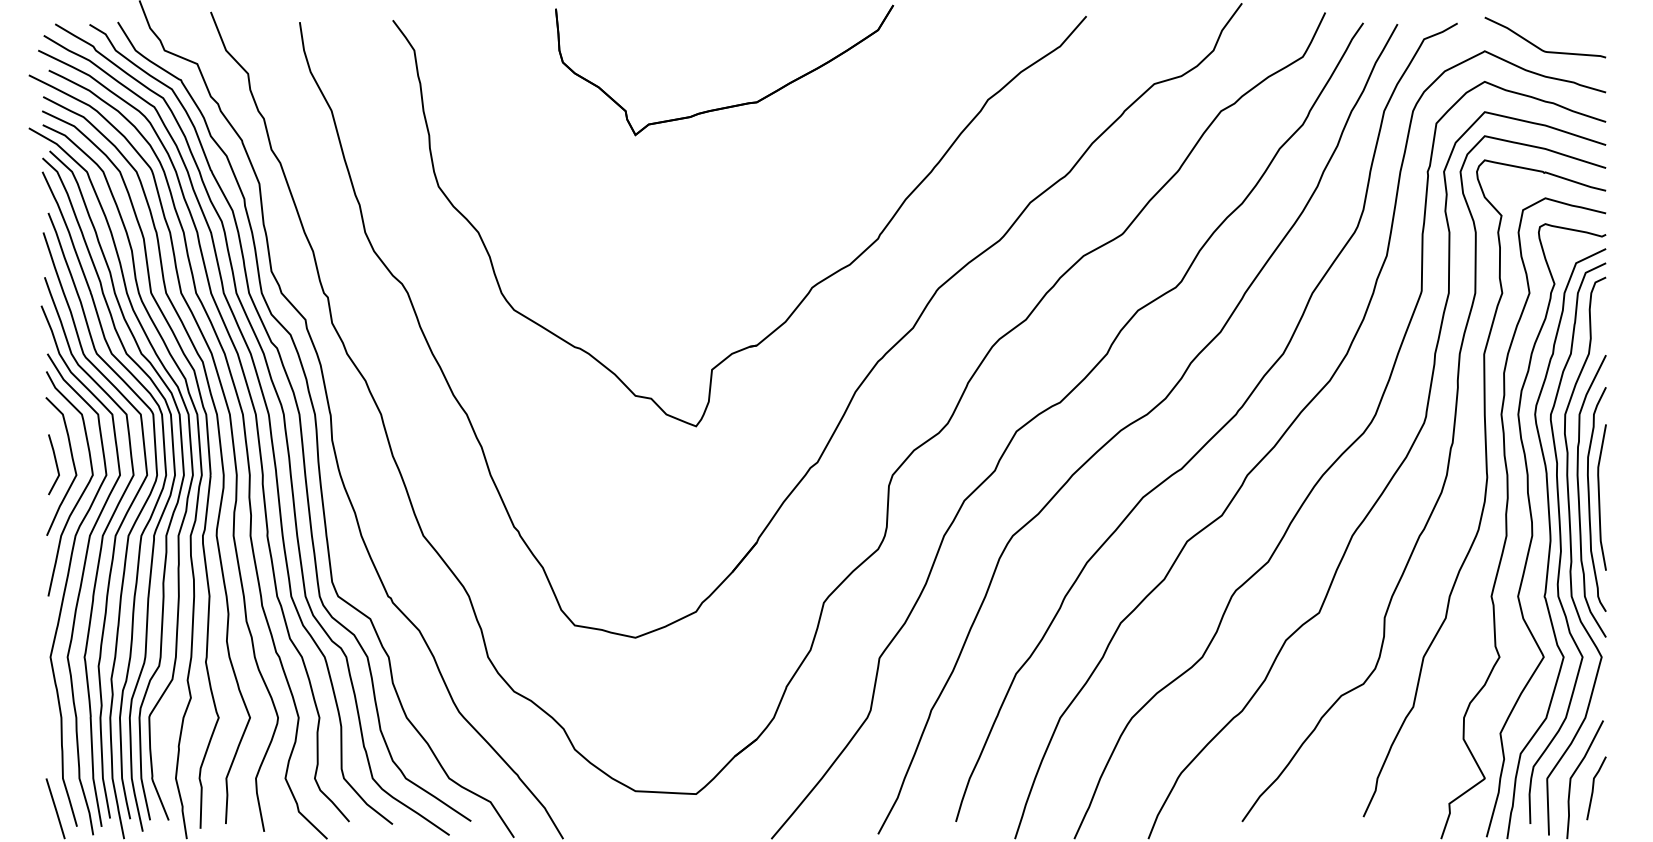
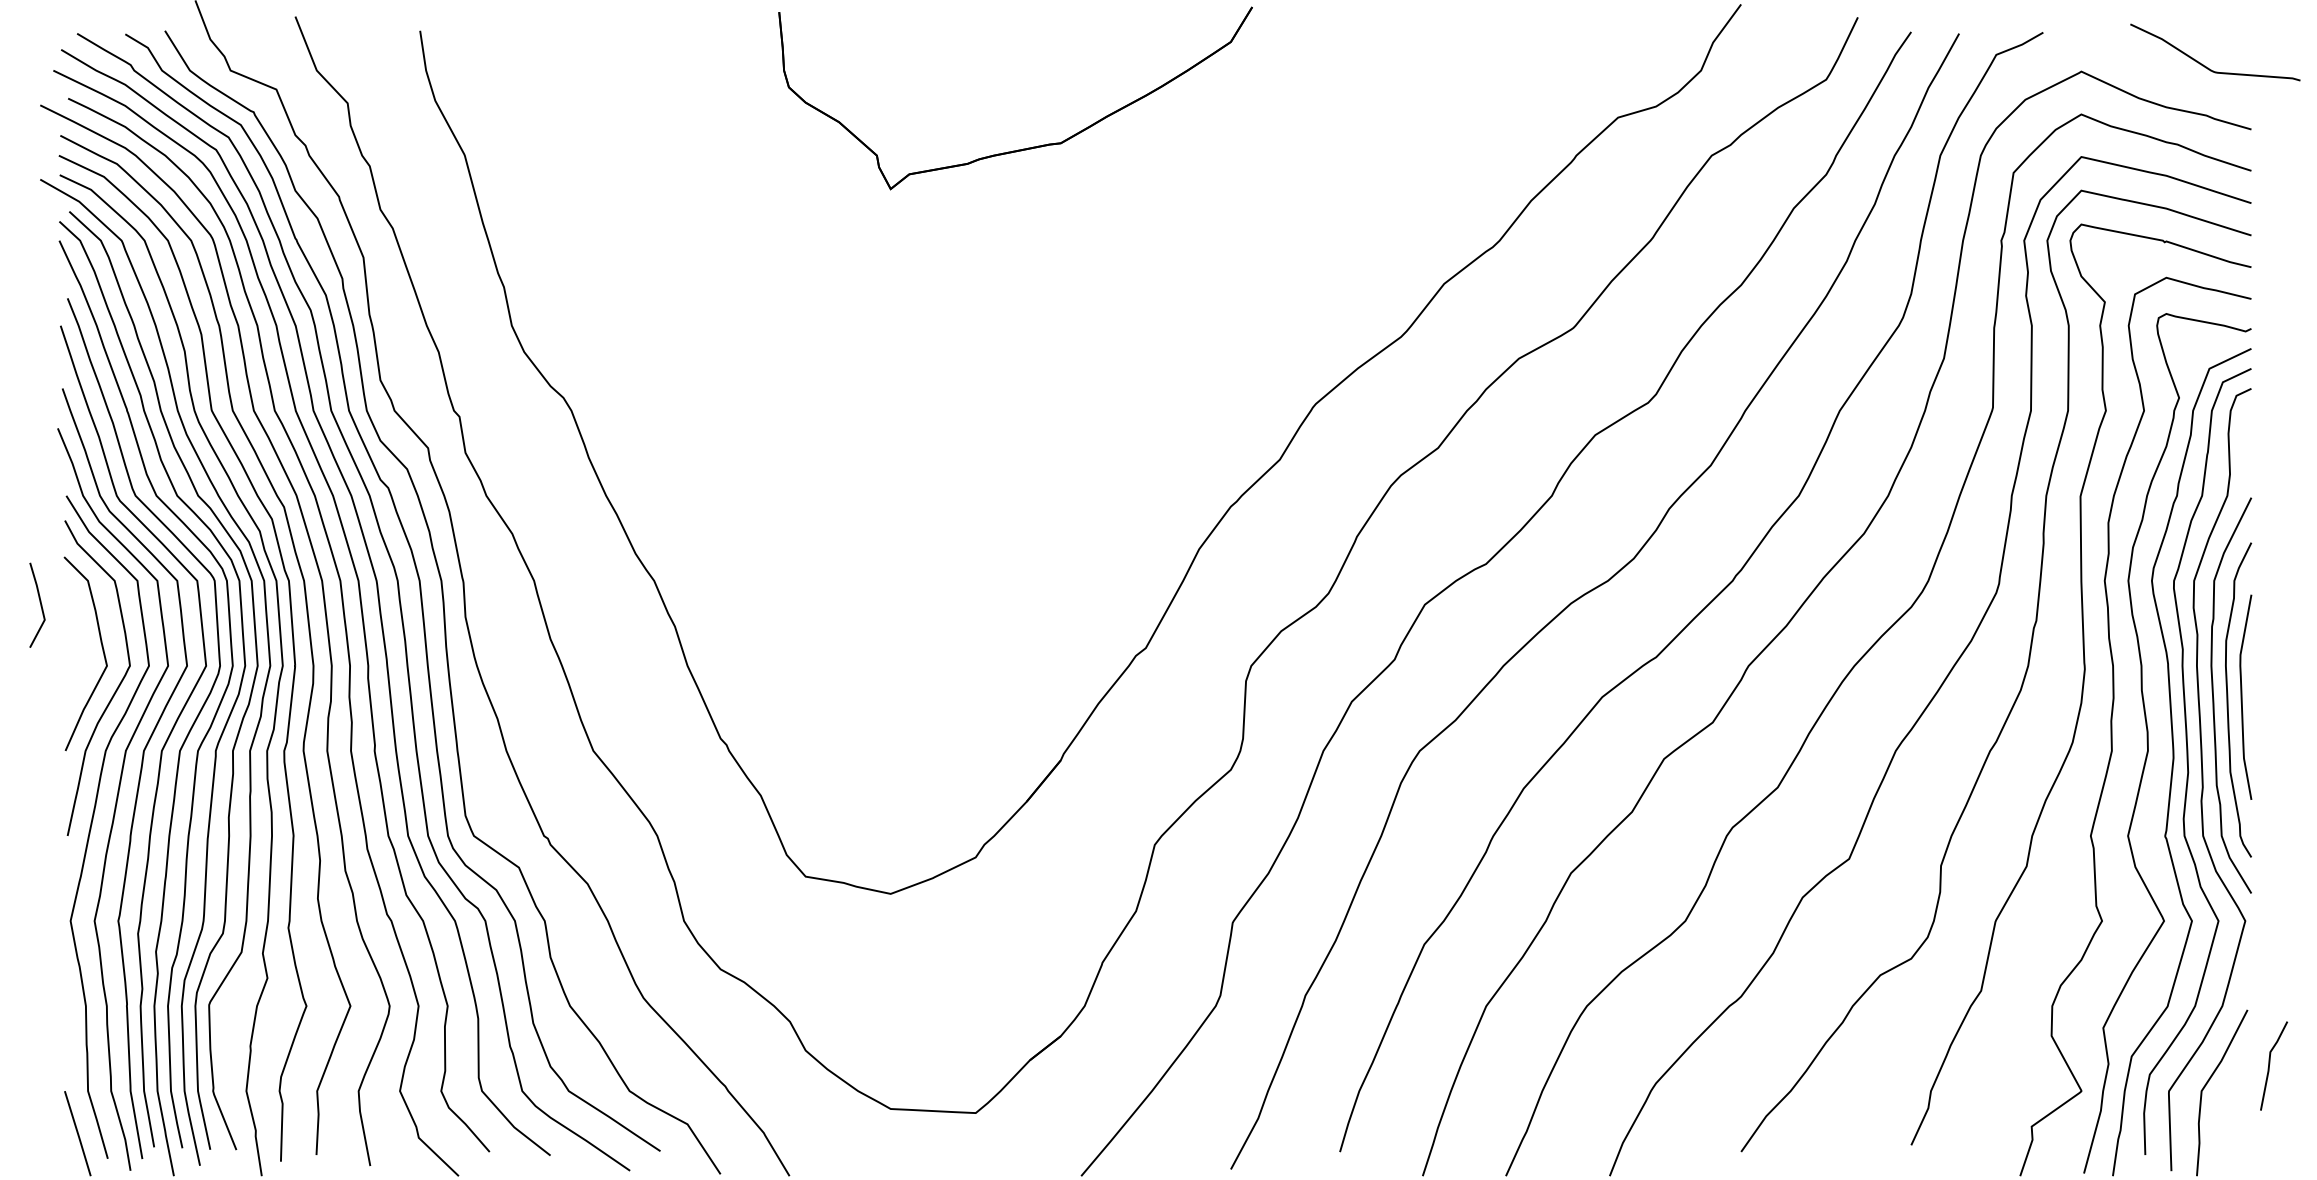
curve: (1538, 46) -> (2205, 65), moved
part: (811, 287) -> (1137, 402), removed
line: (55, 462) -> (39, 602), moved
line: (1594, 787) -> (2270, 1064), moved

